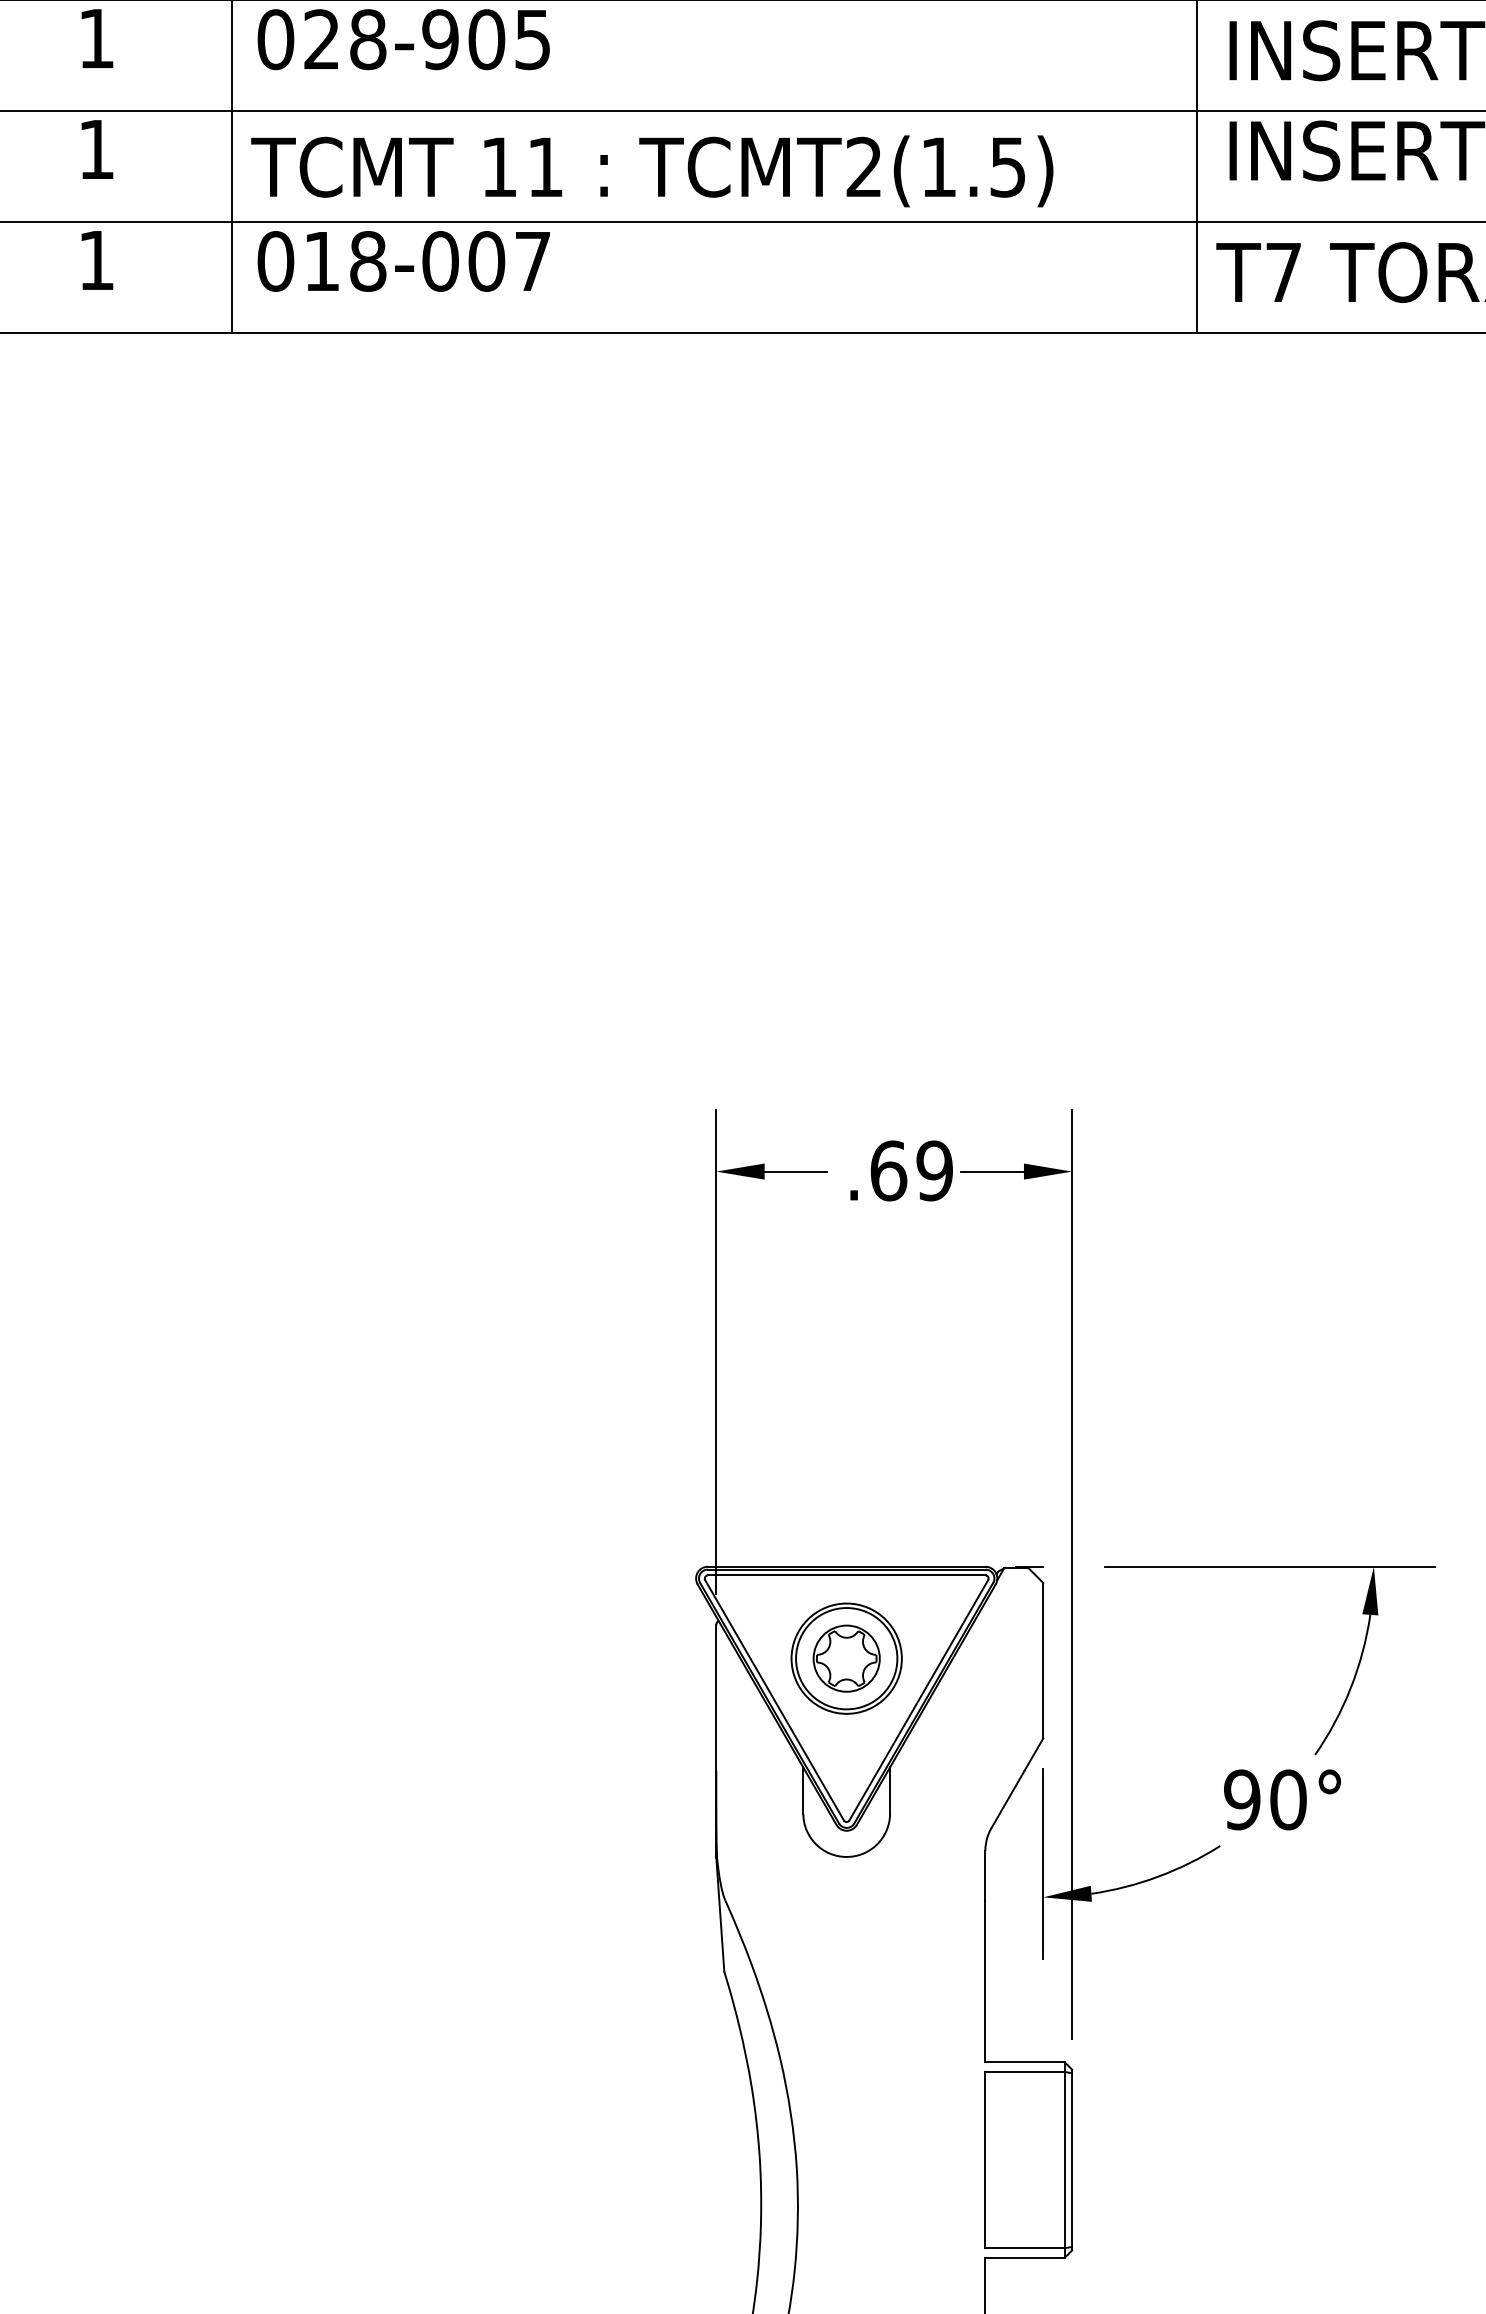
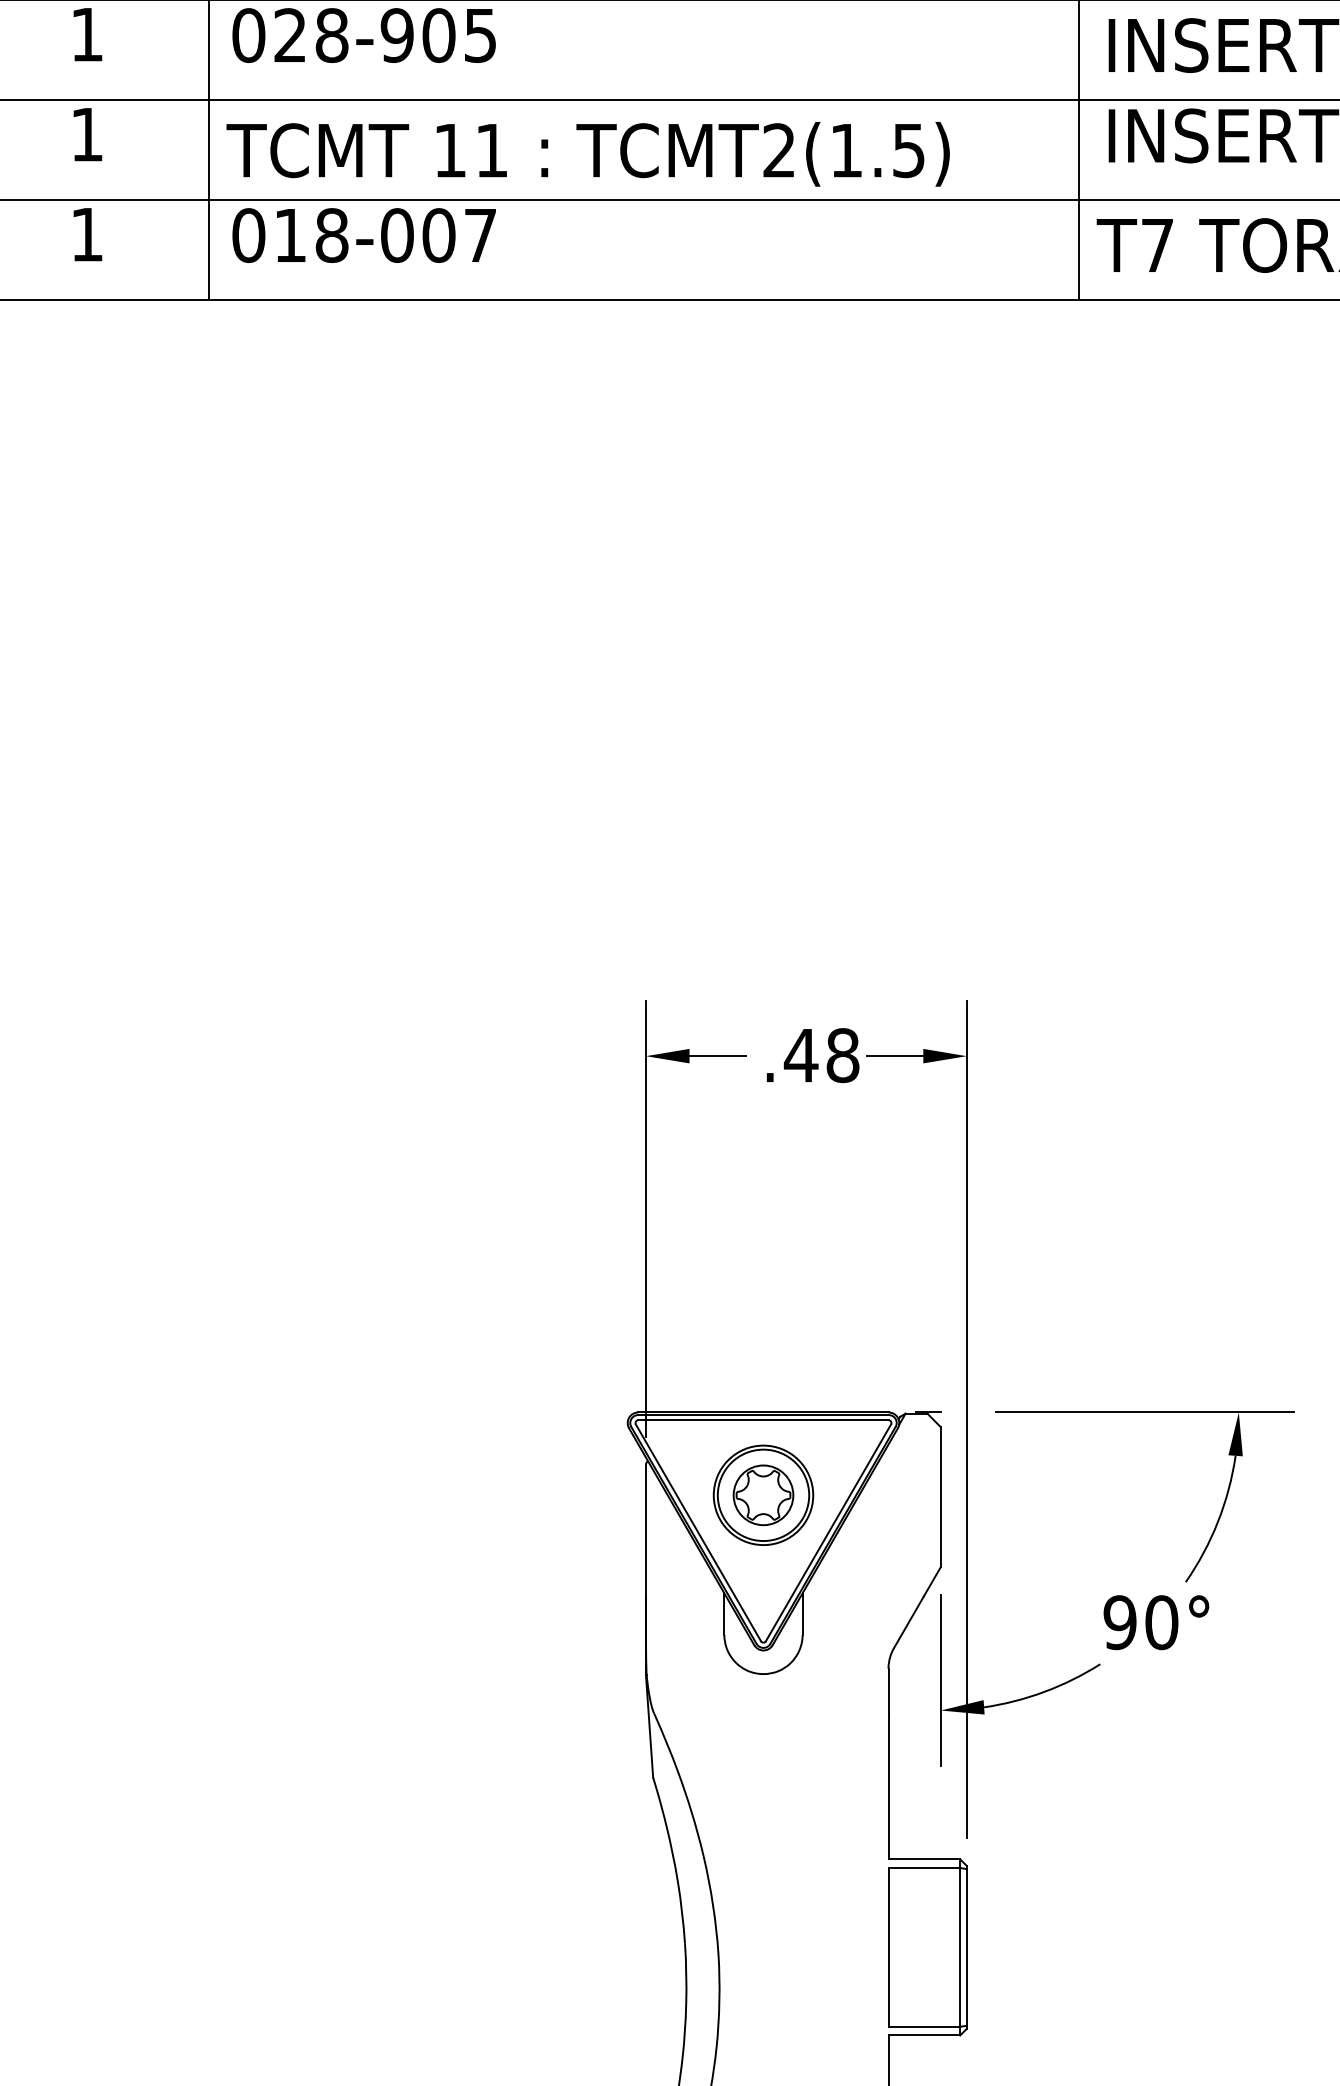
text: (911, 1170) -> (821, 1055), .69 -> .48

